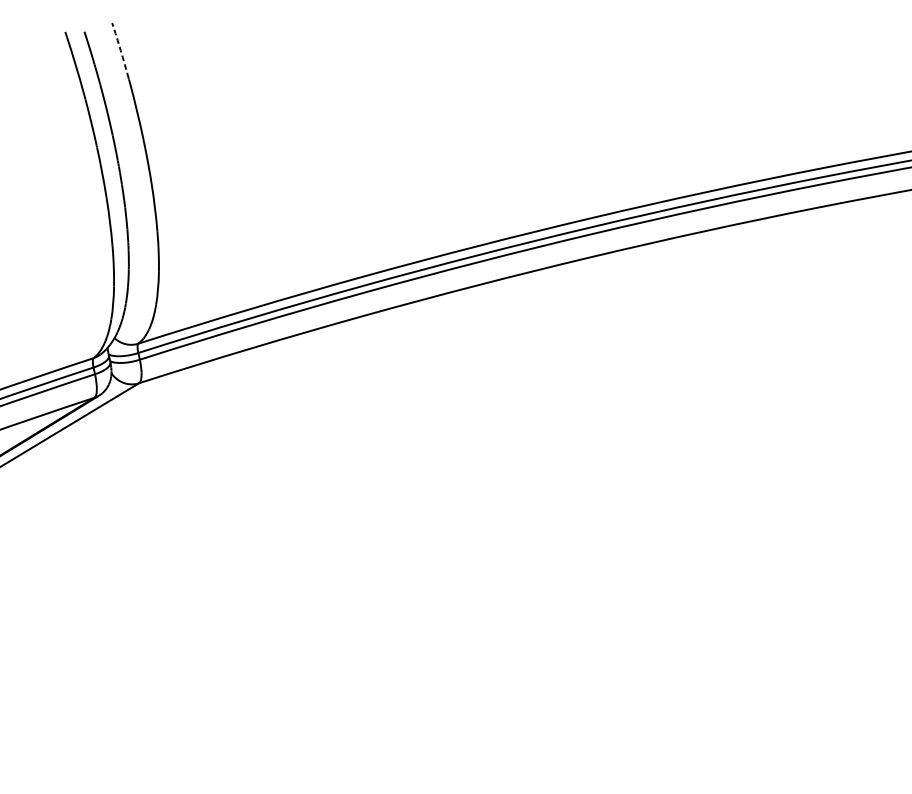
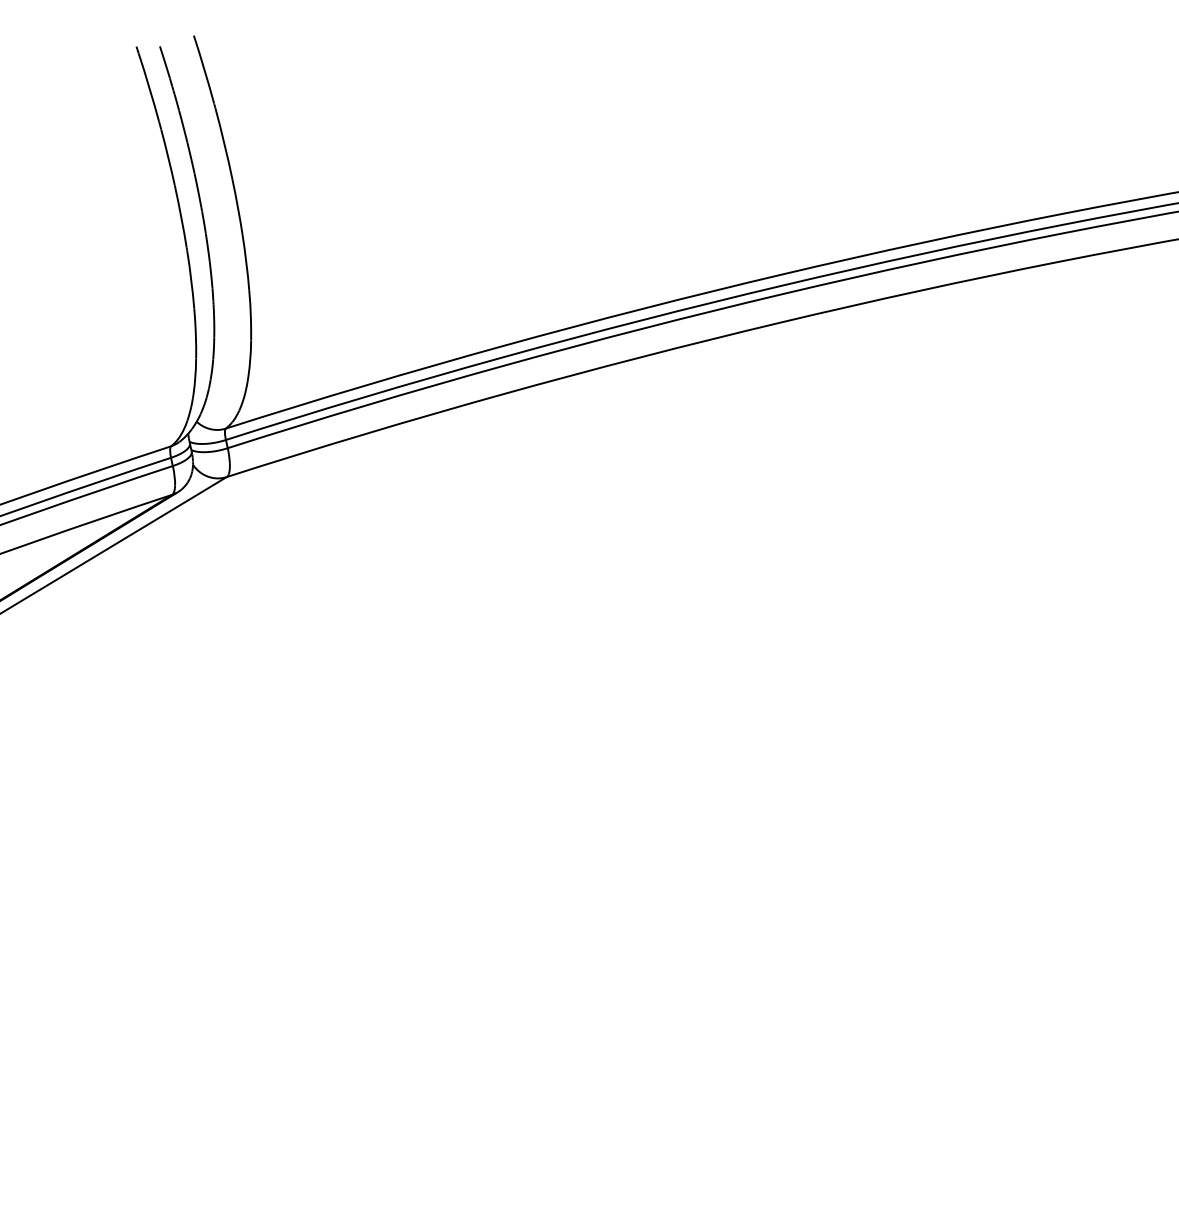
arc: (120, 50) -> (204, 69), dashed -> solid

